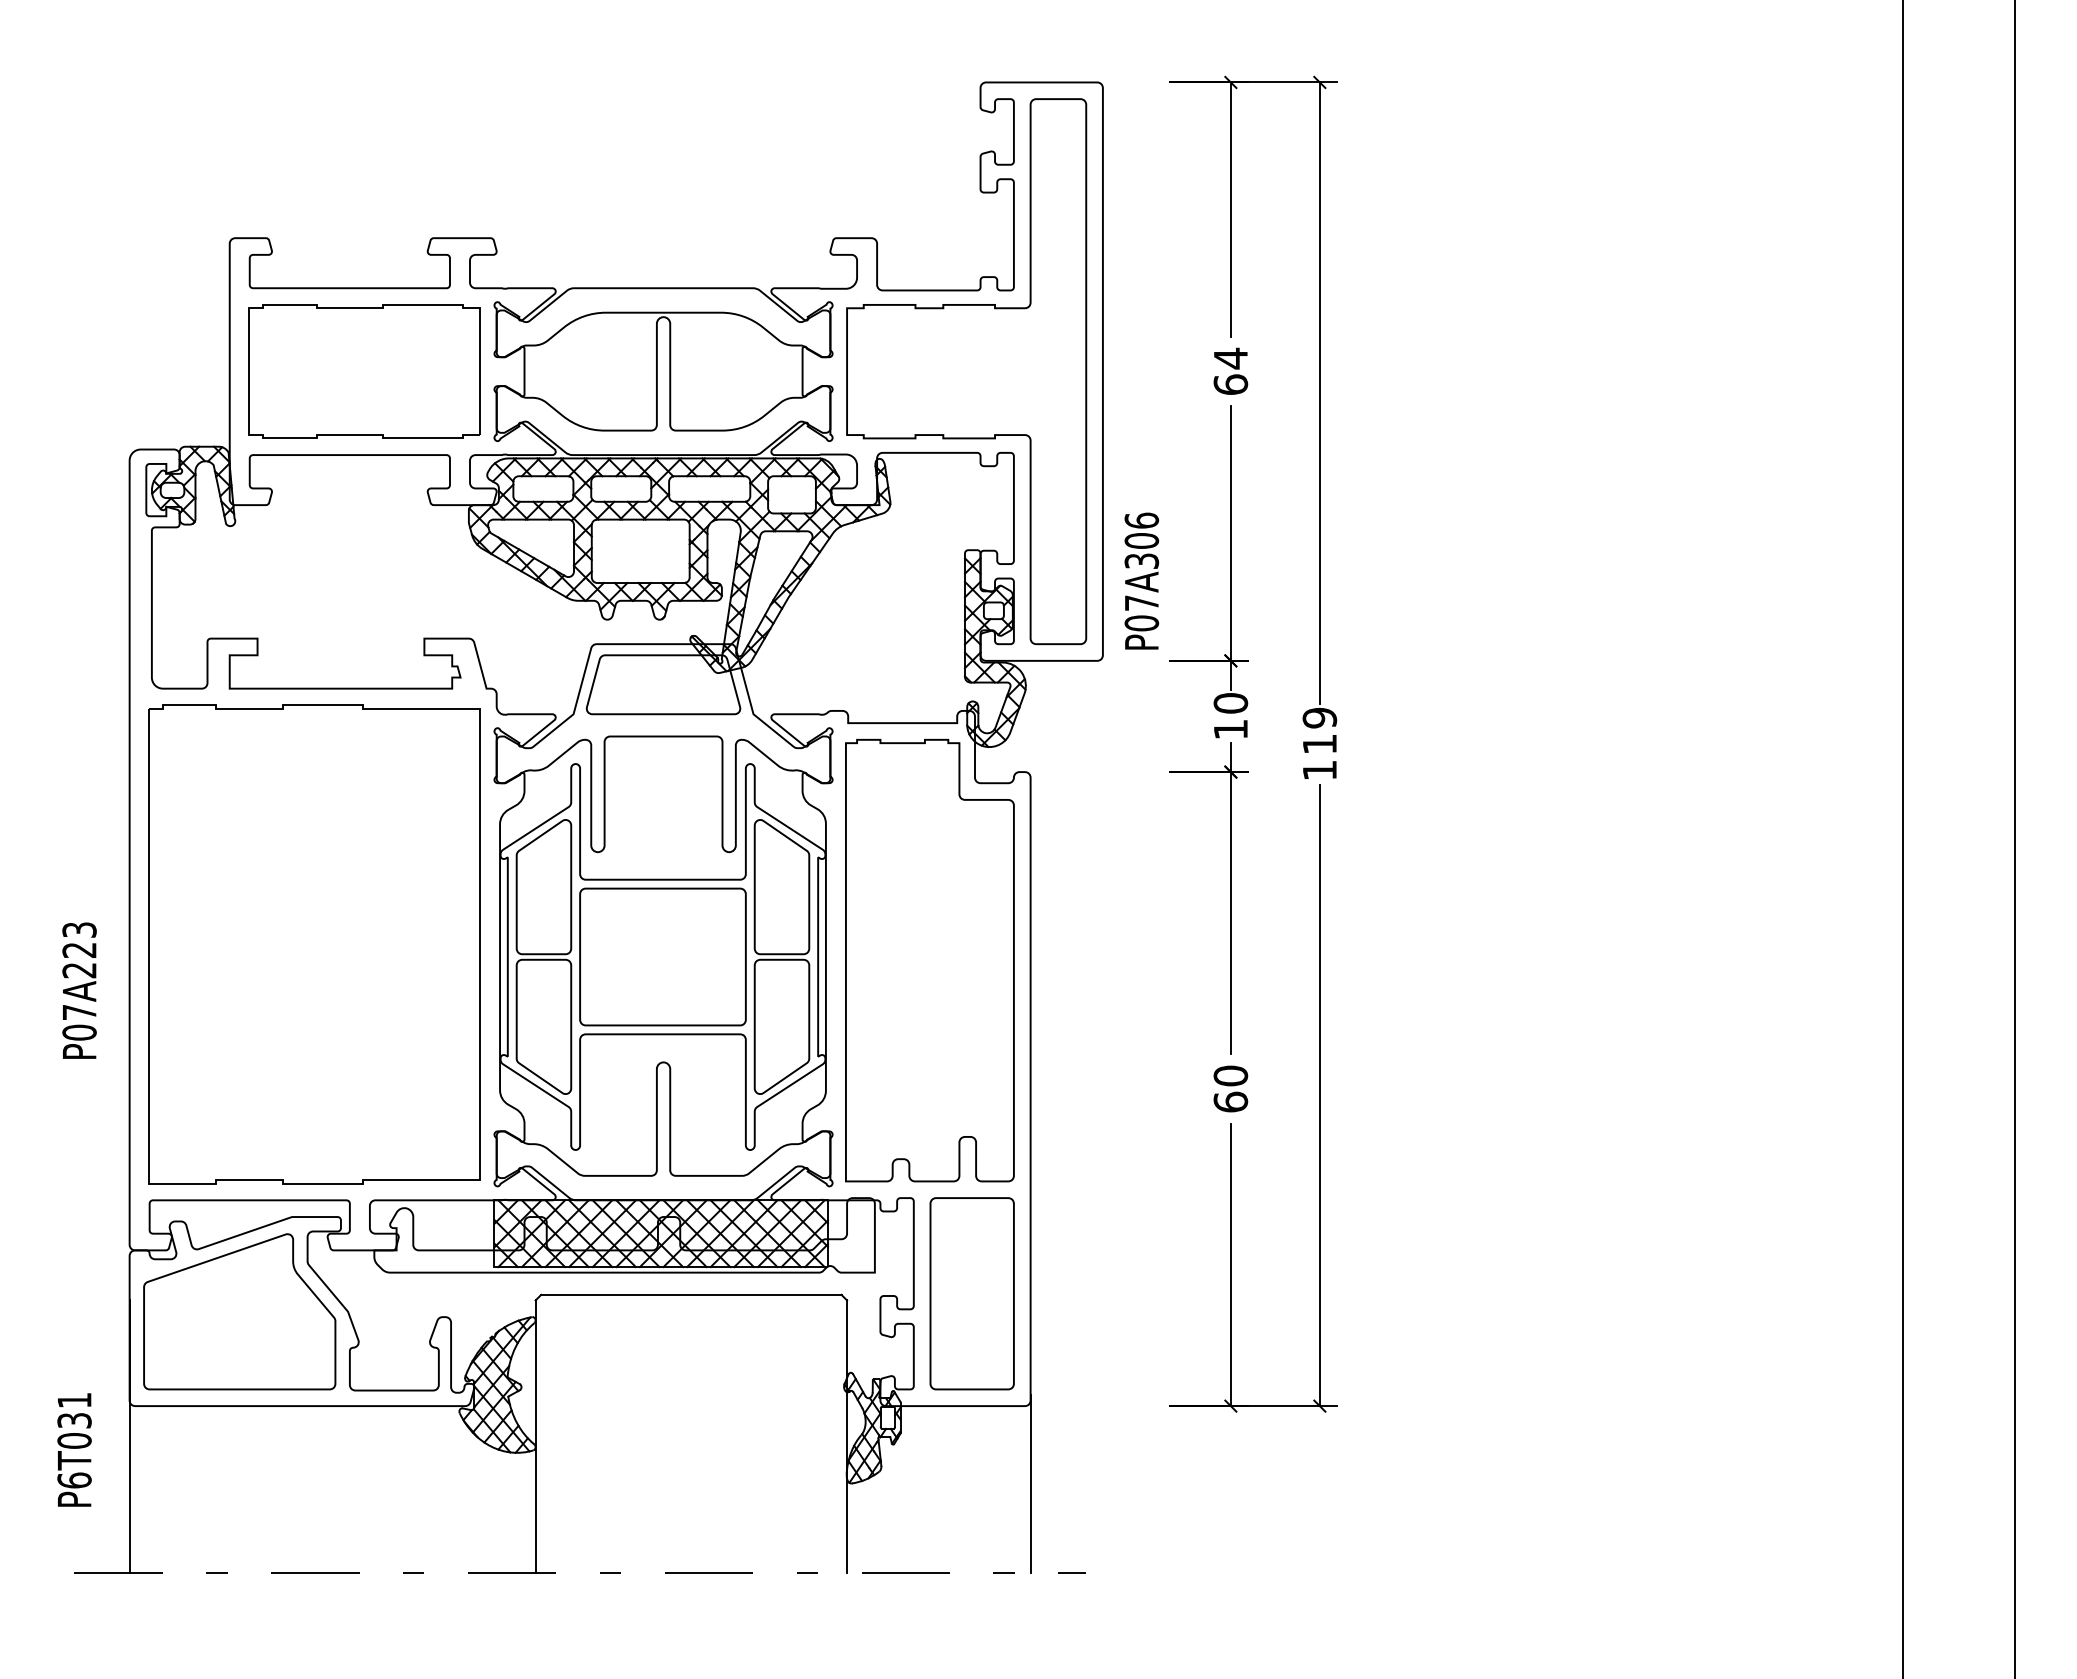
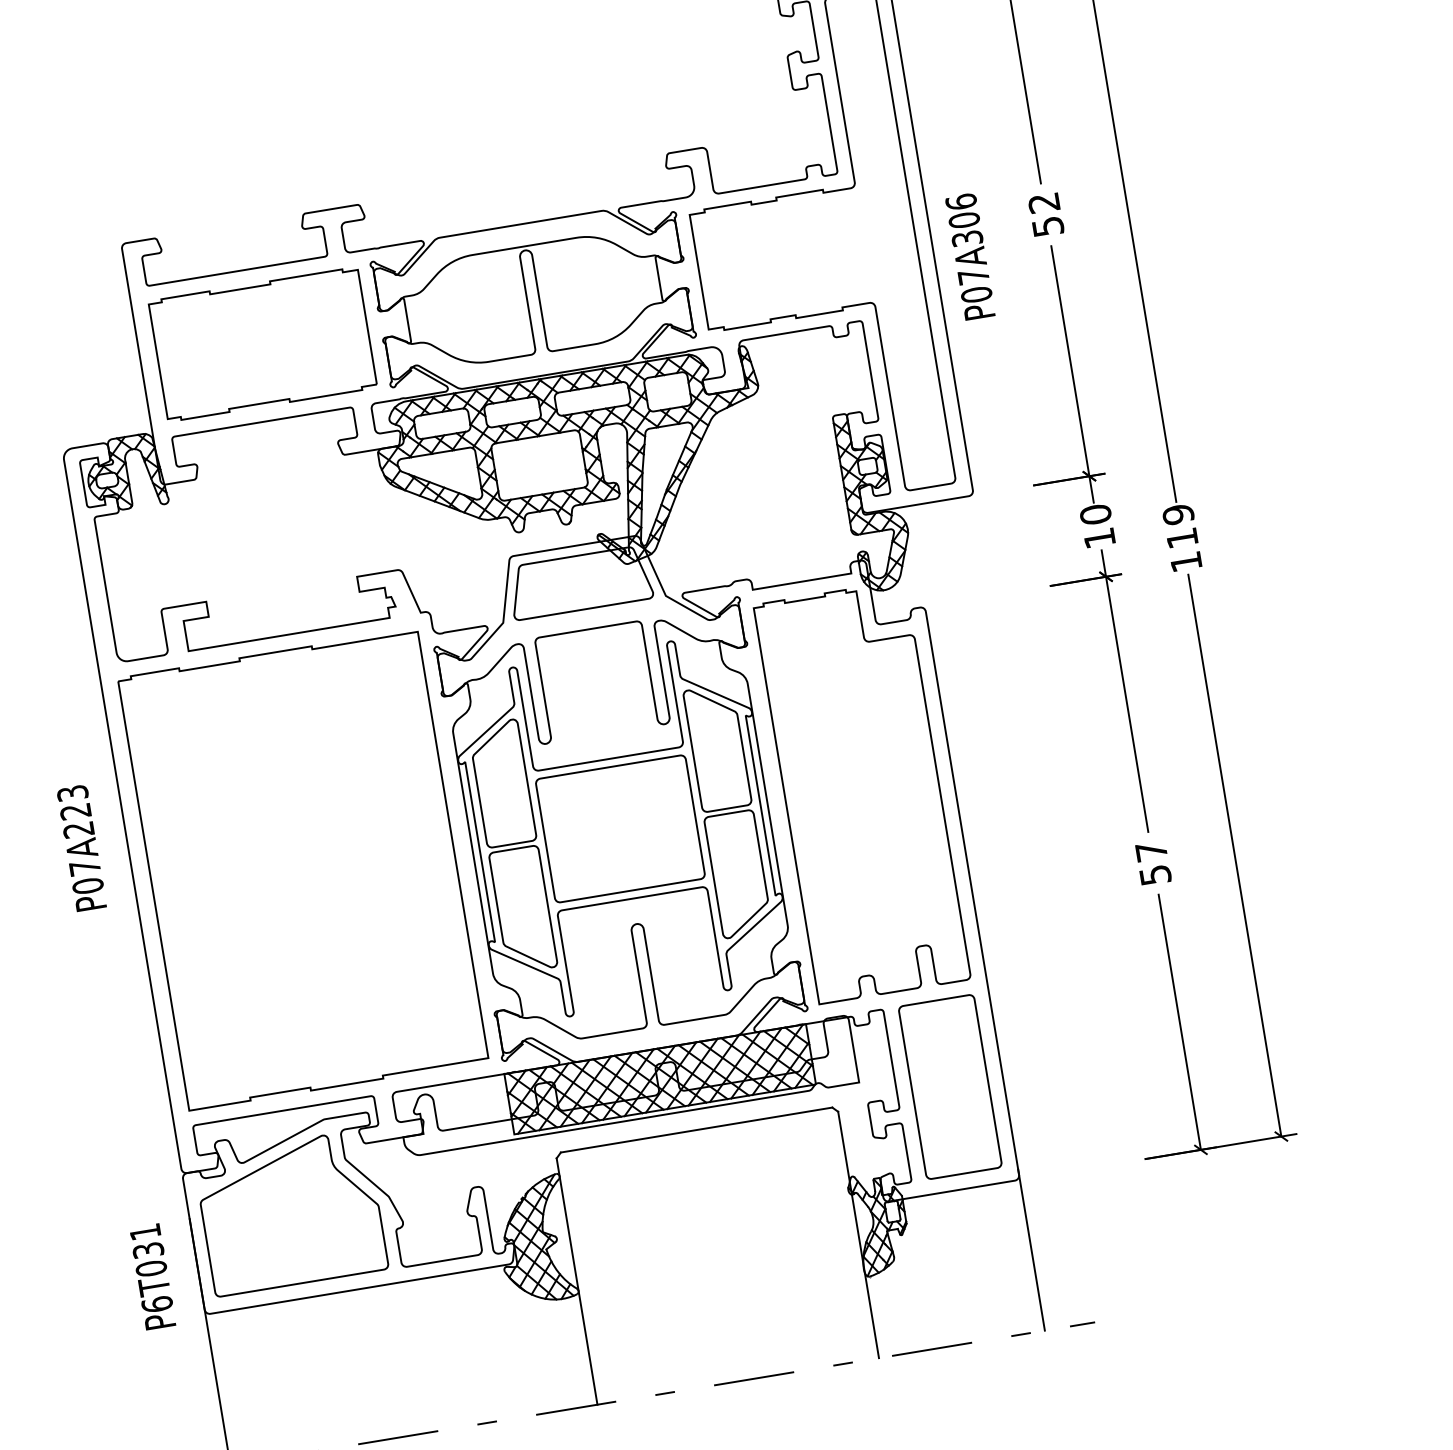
text: (1230, 370) -> (1045, 213), 64 -> 52
text: (1141, 580) -> (969, 256), moved
text: (79, 990) -> (81, 847), moved
text: (1230, 1088) -> (1153, 862), 60 -> 57
text: (74, 1449) -> (152, 1276), moved

